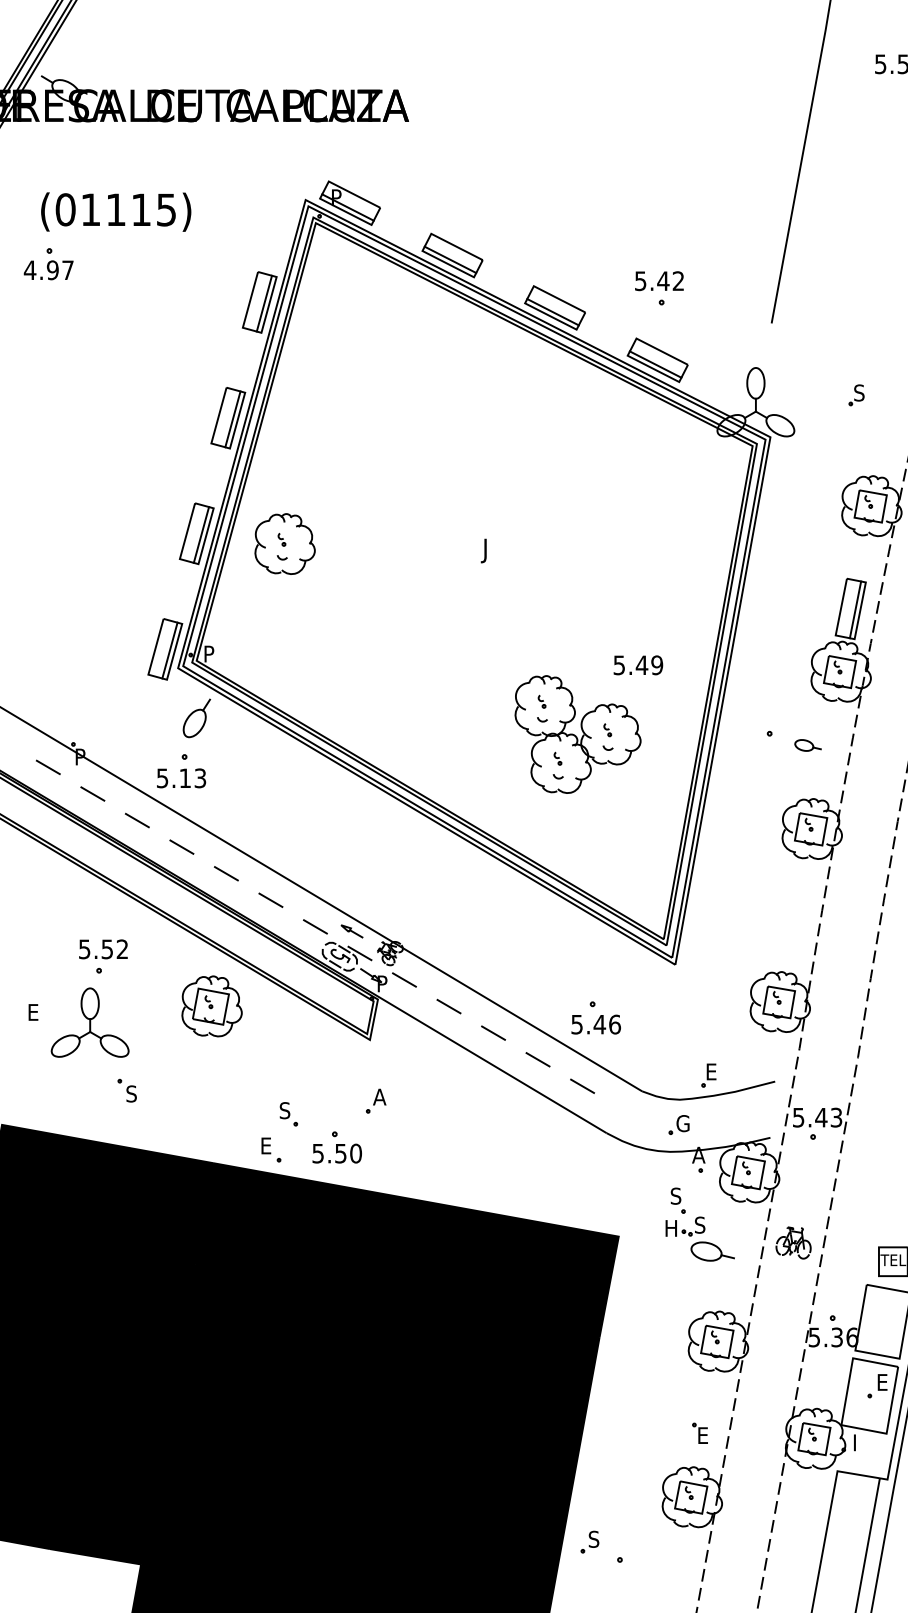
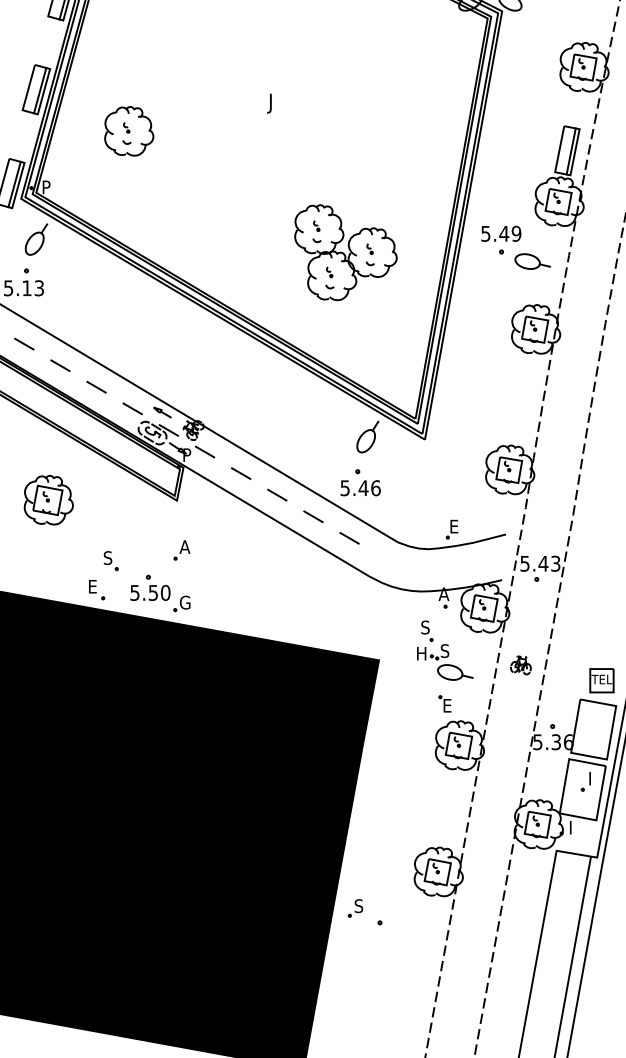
part: (284, 543) -> (128, 130), moved
text: (638, 665) -> (501, 233), moved
part: (807, 745) -> (532, 261), size x1.67
part: (604, 961) -> (367, 436), added
part: (211, 1006) -> (48, 500), moved
part: (678, 1124) -> (181, 603), moved
part: (793, 1242) -> (520, 665), size x0.71
text: (883, 1382) -> (593, 778), E -> I
part: (699, 1432) -> (444, 703), moved

